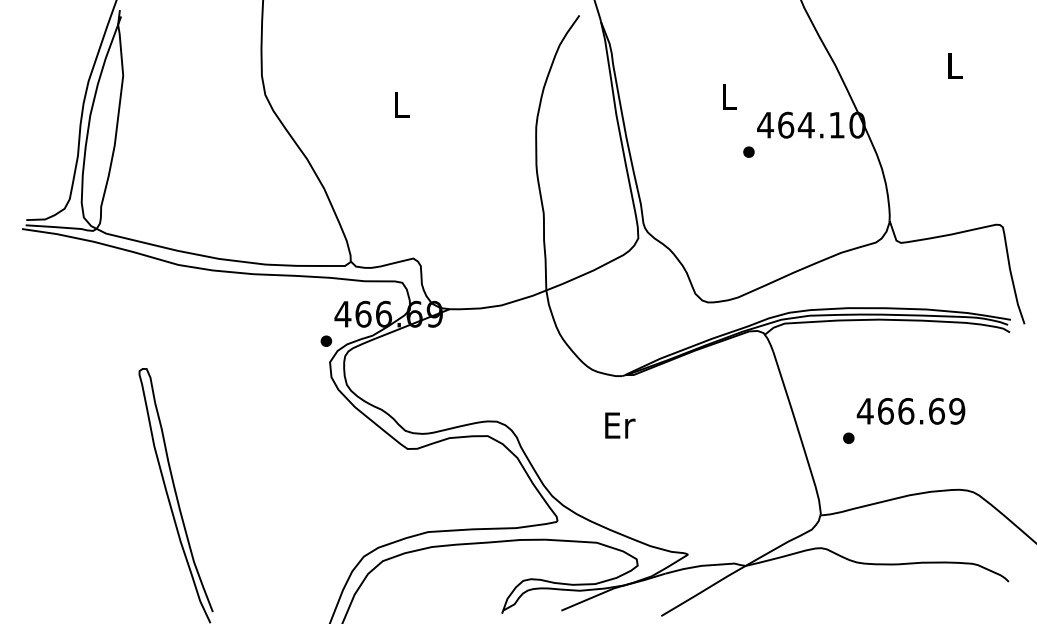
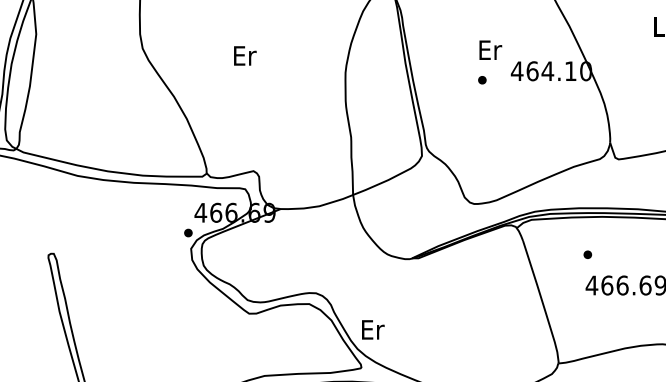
text: (730, 97) -> (491, 50), L -> Er
text: (402, 104) -> (245, 55), L -> Er
part: (748, 151) -> (482, 79), moved
text: (620, 425) -> (373, 329), moved
part: (848, 437) -> (587, 254), moved

